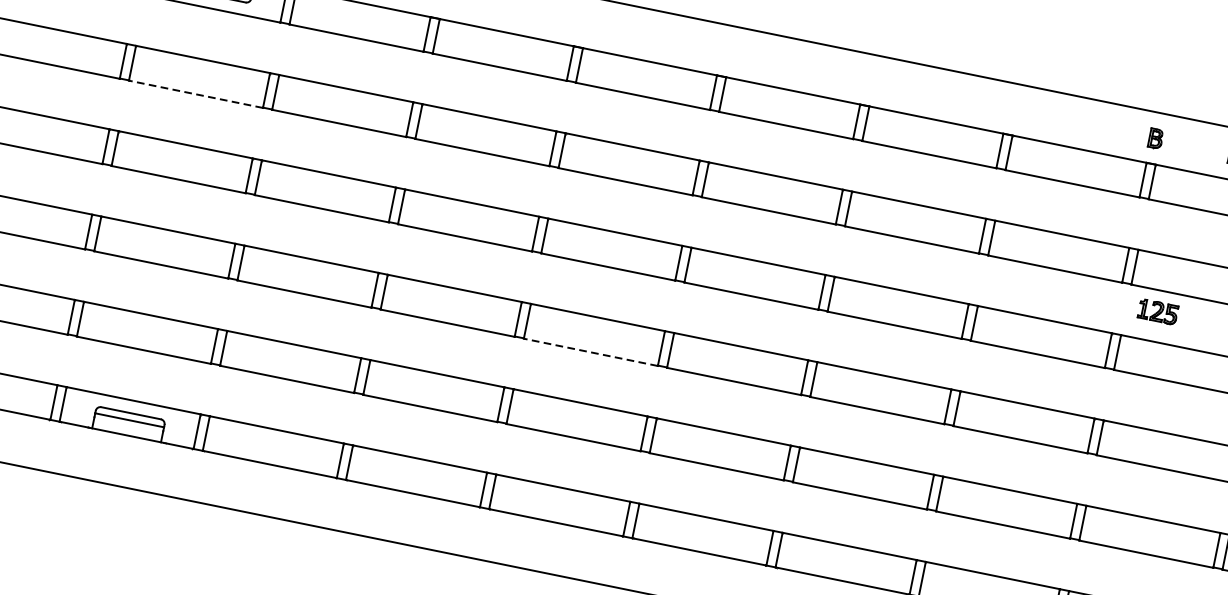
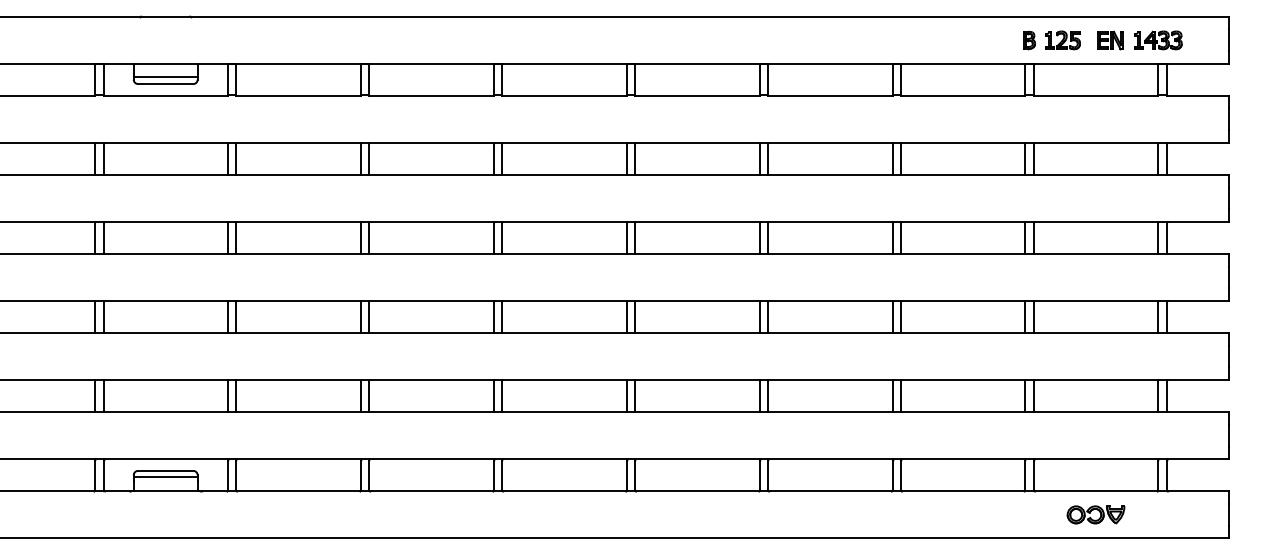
line: (195, 93) -> (165, 174), dashed -> solid
part: (1157, 312) -> (1062, 40), moved
line: (589, 352) -> (563, 333), dashed -> solid

